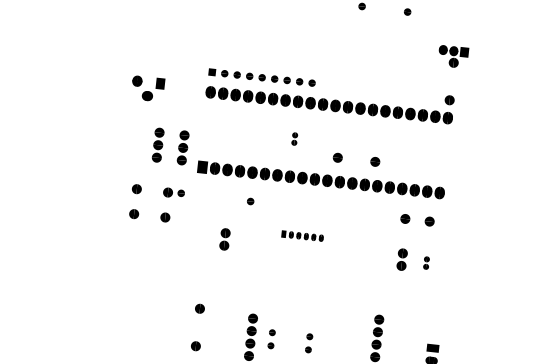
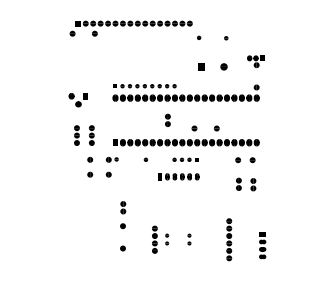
part: (365, 55) -> (204, 66), added
part: (294, 137) -> (167, 119), size x1.67
part: (170, 146) -> (84, 135), moved
part: (317, 208) -> (185, 159), added
part: (161, 213) -> (106, 172), moved
part: (302, 235) -> (178, 176), size x1.67
part: (225, 238) -> (123, 207), moved
part: (426, 262) -> (253, 184), size x1.67

